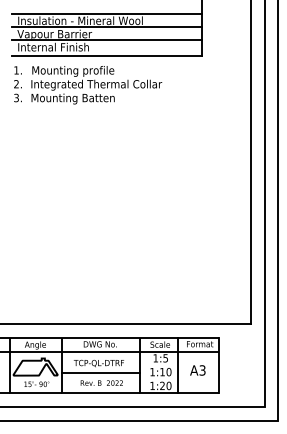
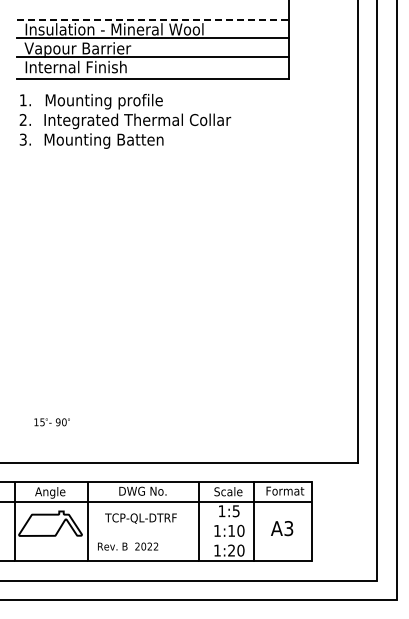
line: (107, 13) -> (152, 19), solid -> dashed
line: (100, 372) -> (143, 531), removed
text: (102, 383) -> (128, 546), moved
text: (36, 384) -> (51, 422), moved

